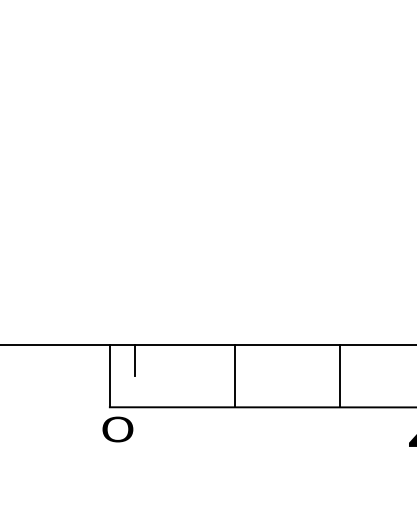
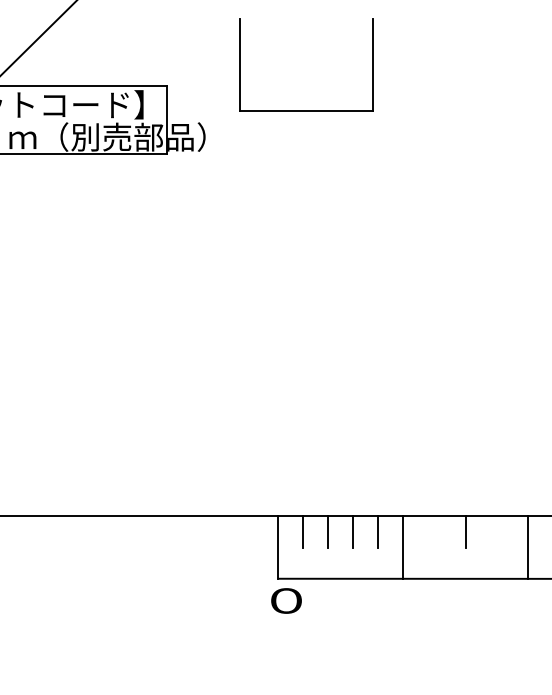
line: (159, 360) -> (328, 531), added
line: (184, 360) -> (353, 531), added
line: (209, 360) -> (378, 531), added
line: (296, 360) -> (465, 531), added
line: (339, 376) -> (528, 547), moved

